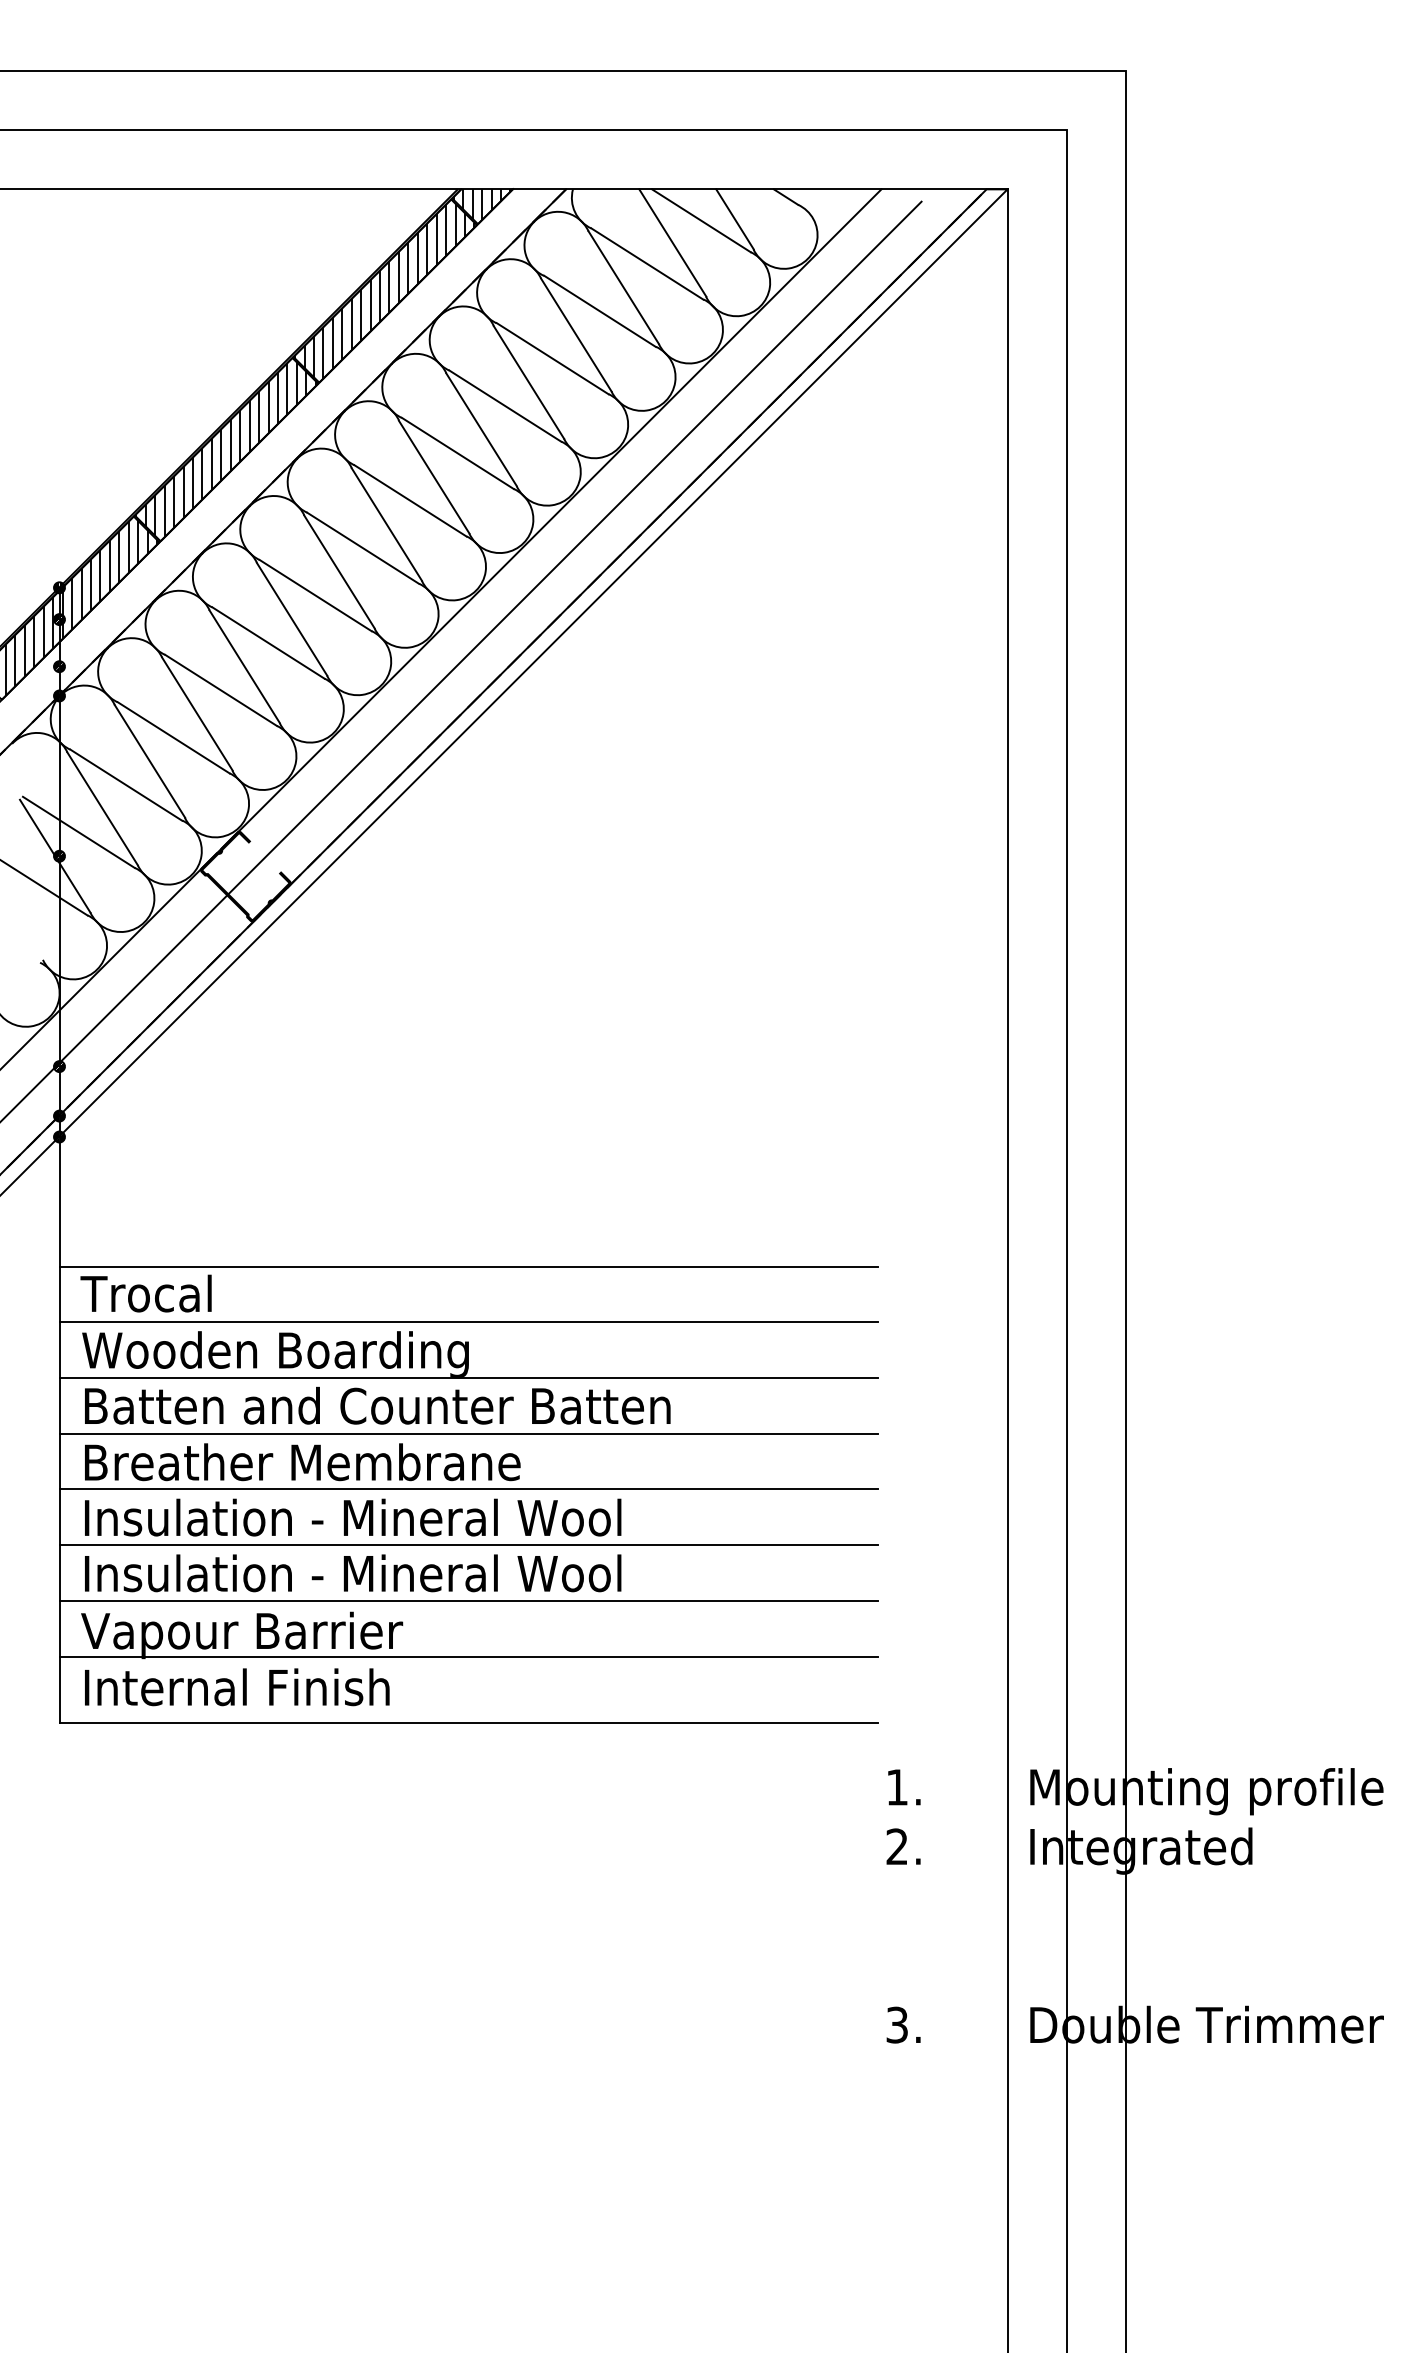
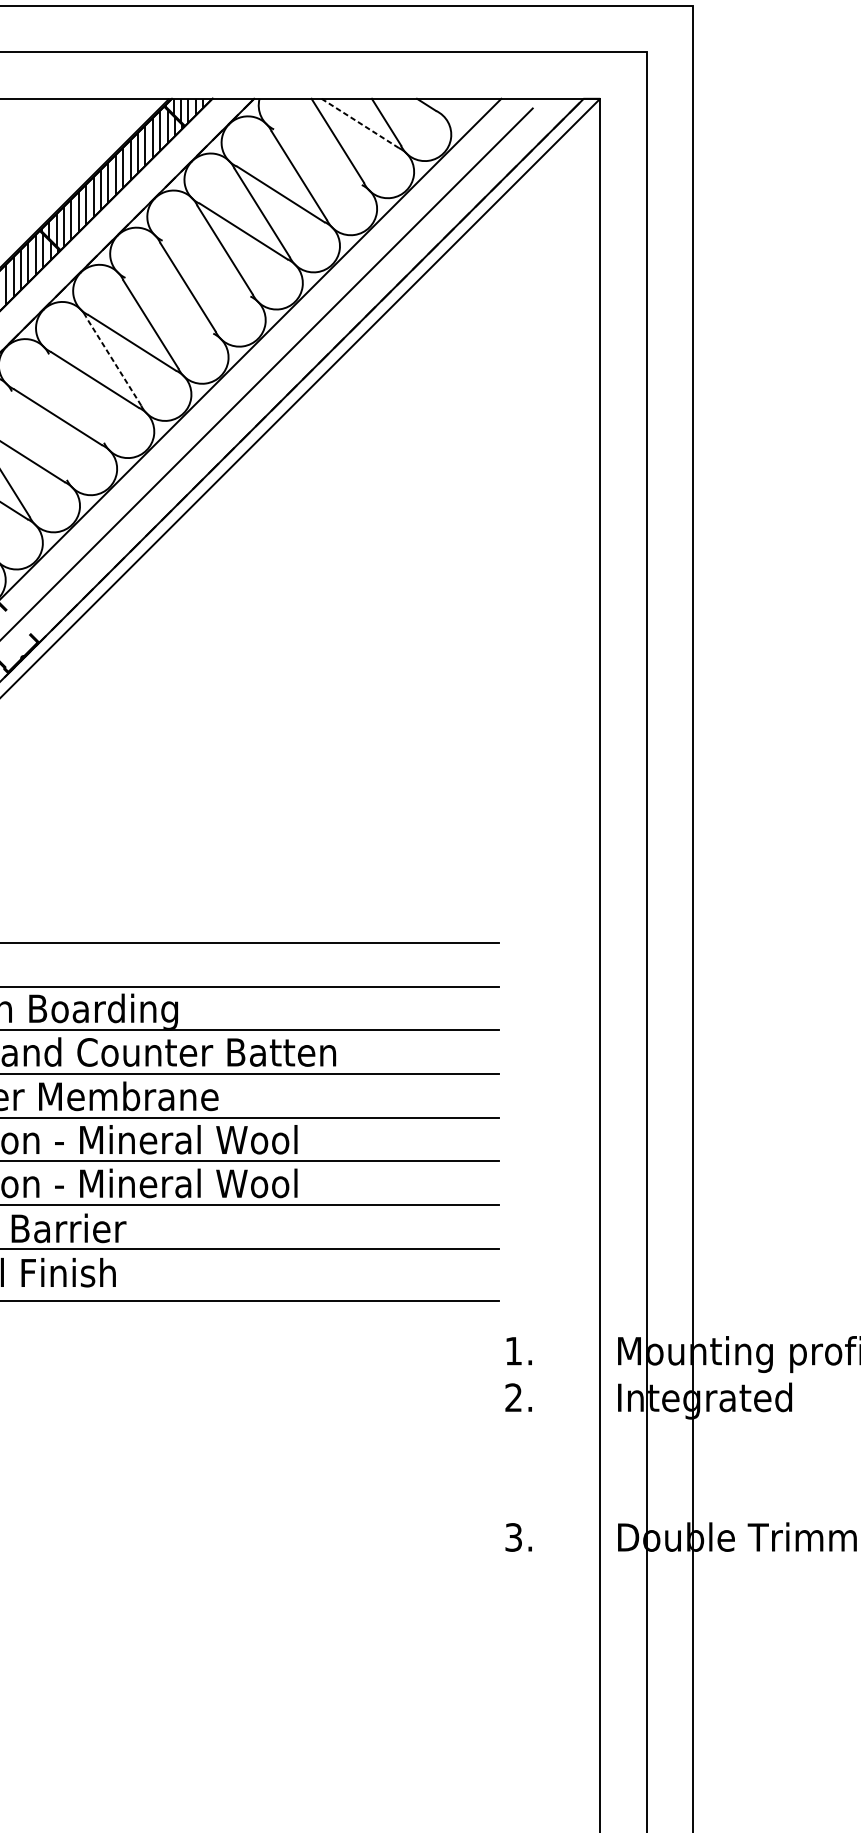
line: (701, 221) -> (360, 123), solid -> dashed
line: (647, 263) -> (318, 156), removed
line: (505, 405) -> (206, 268), removed
line: (457, 453) -> (169, 305), removed
line: (386, 524) -> (113, 361), solid -> dashed
line: (339, 571) -> (76, 398), removed
line: (291, 619) -> (39, 435), removed

